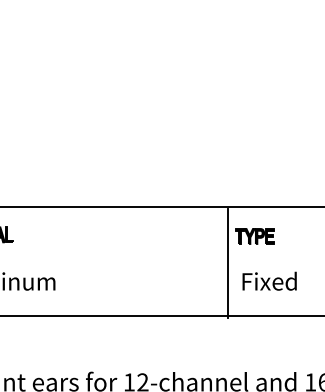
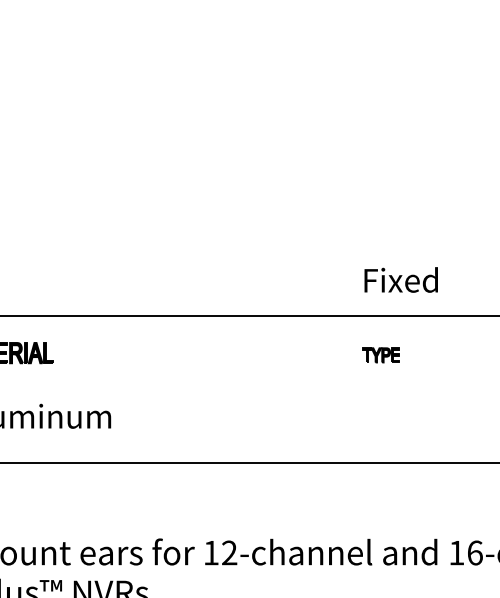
part: (255, 236) -> (381, 355), size x0.7
line: (228, 263) -> (345, 391), removed
text: (269, 280) -> (400, 279), moved

